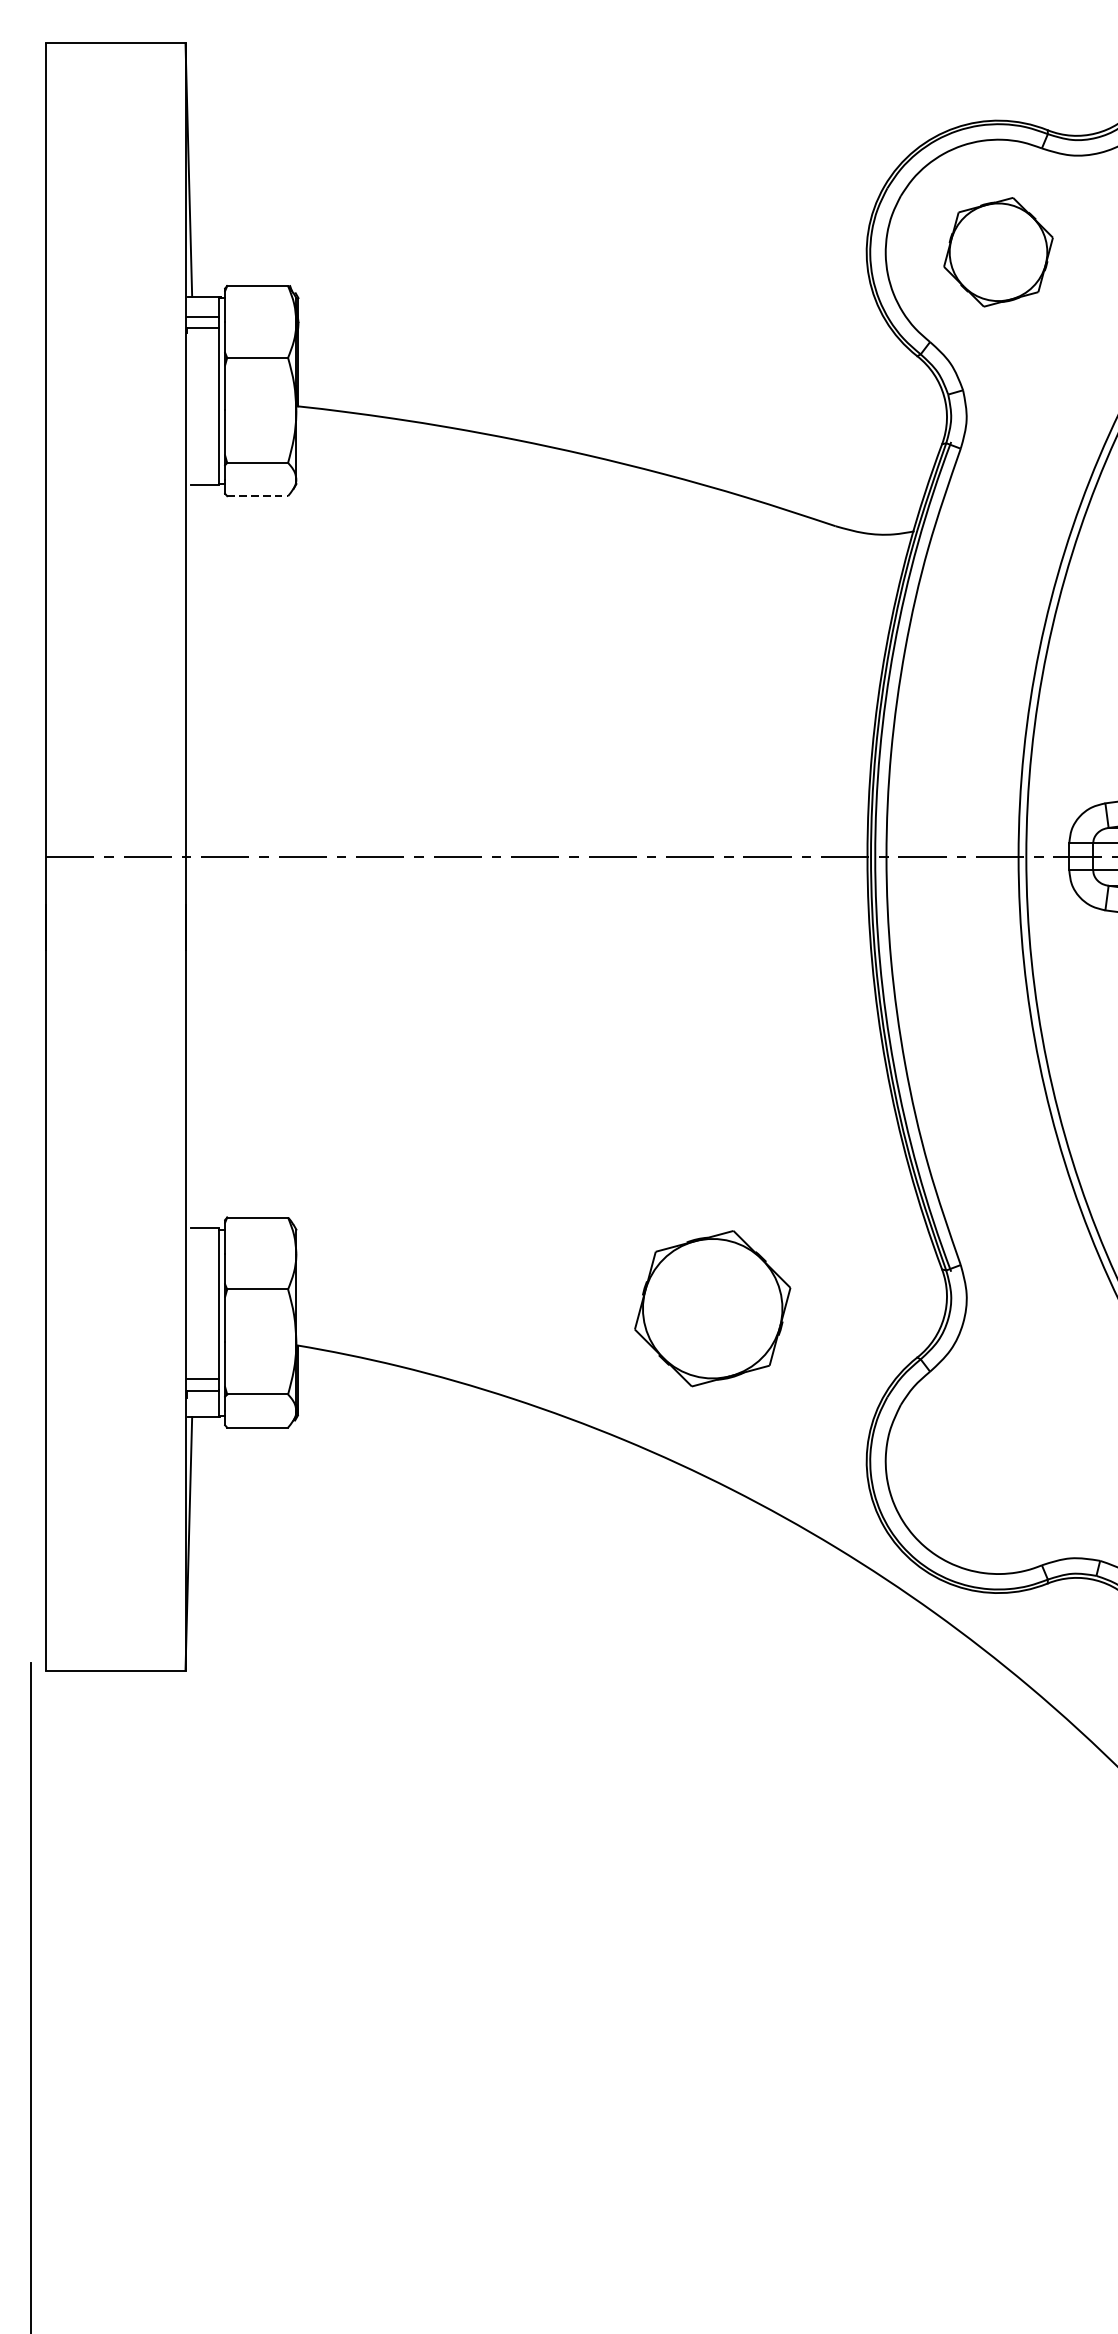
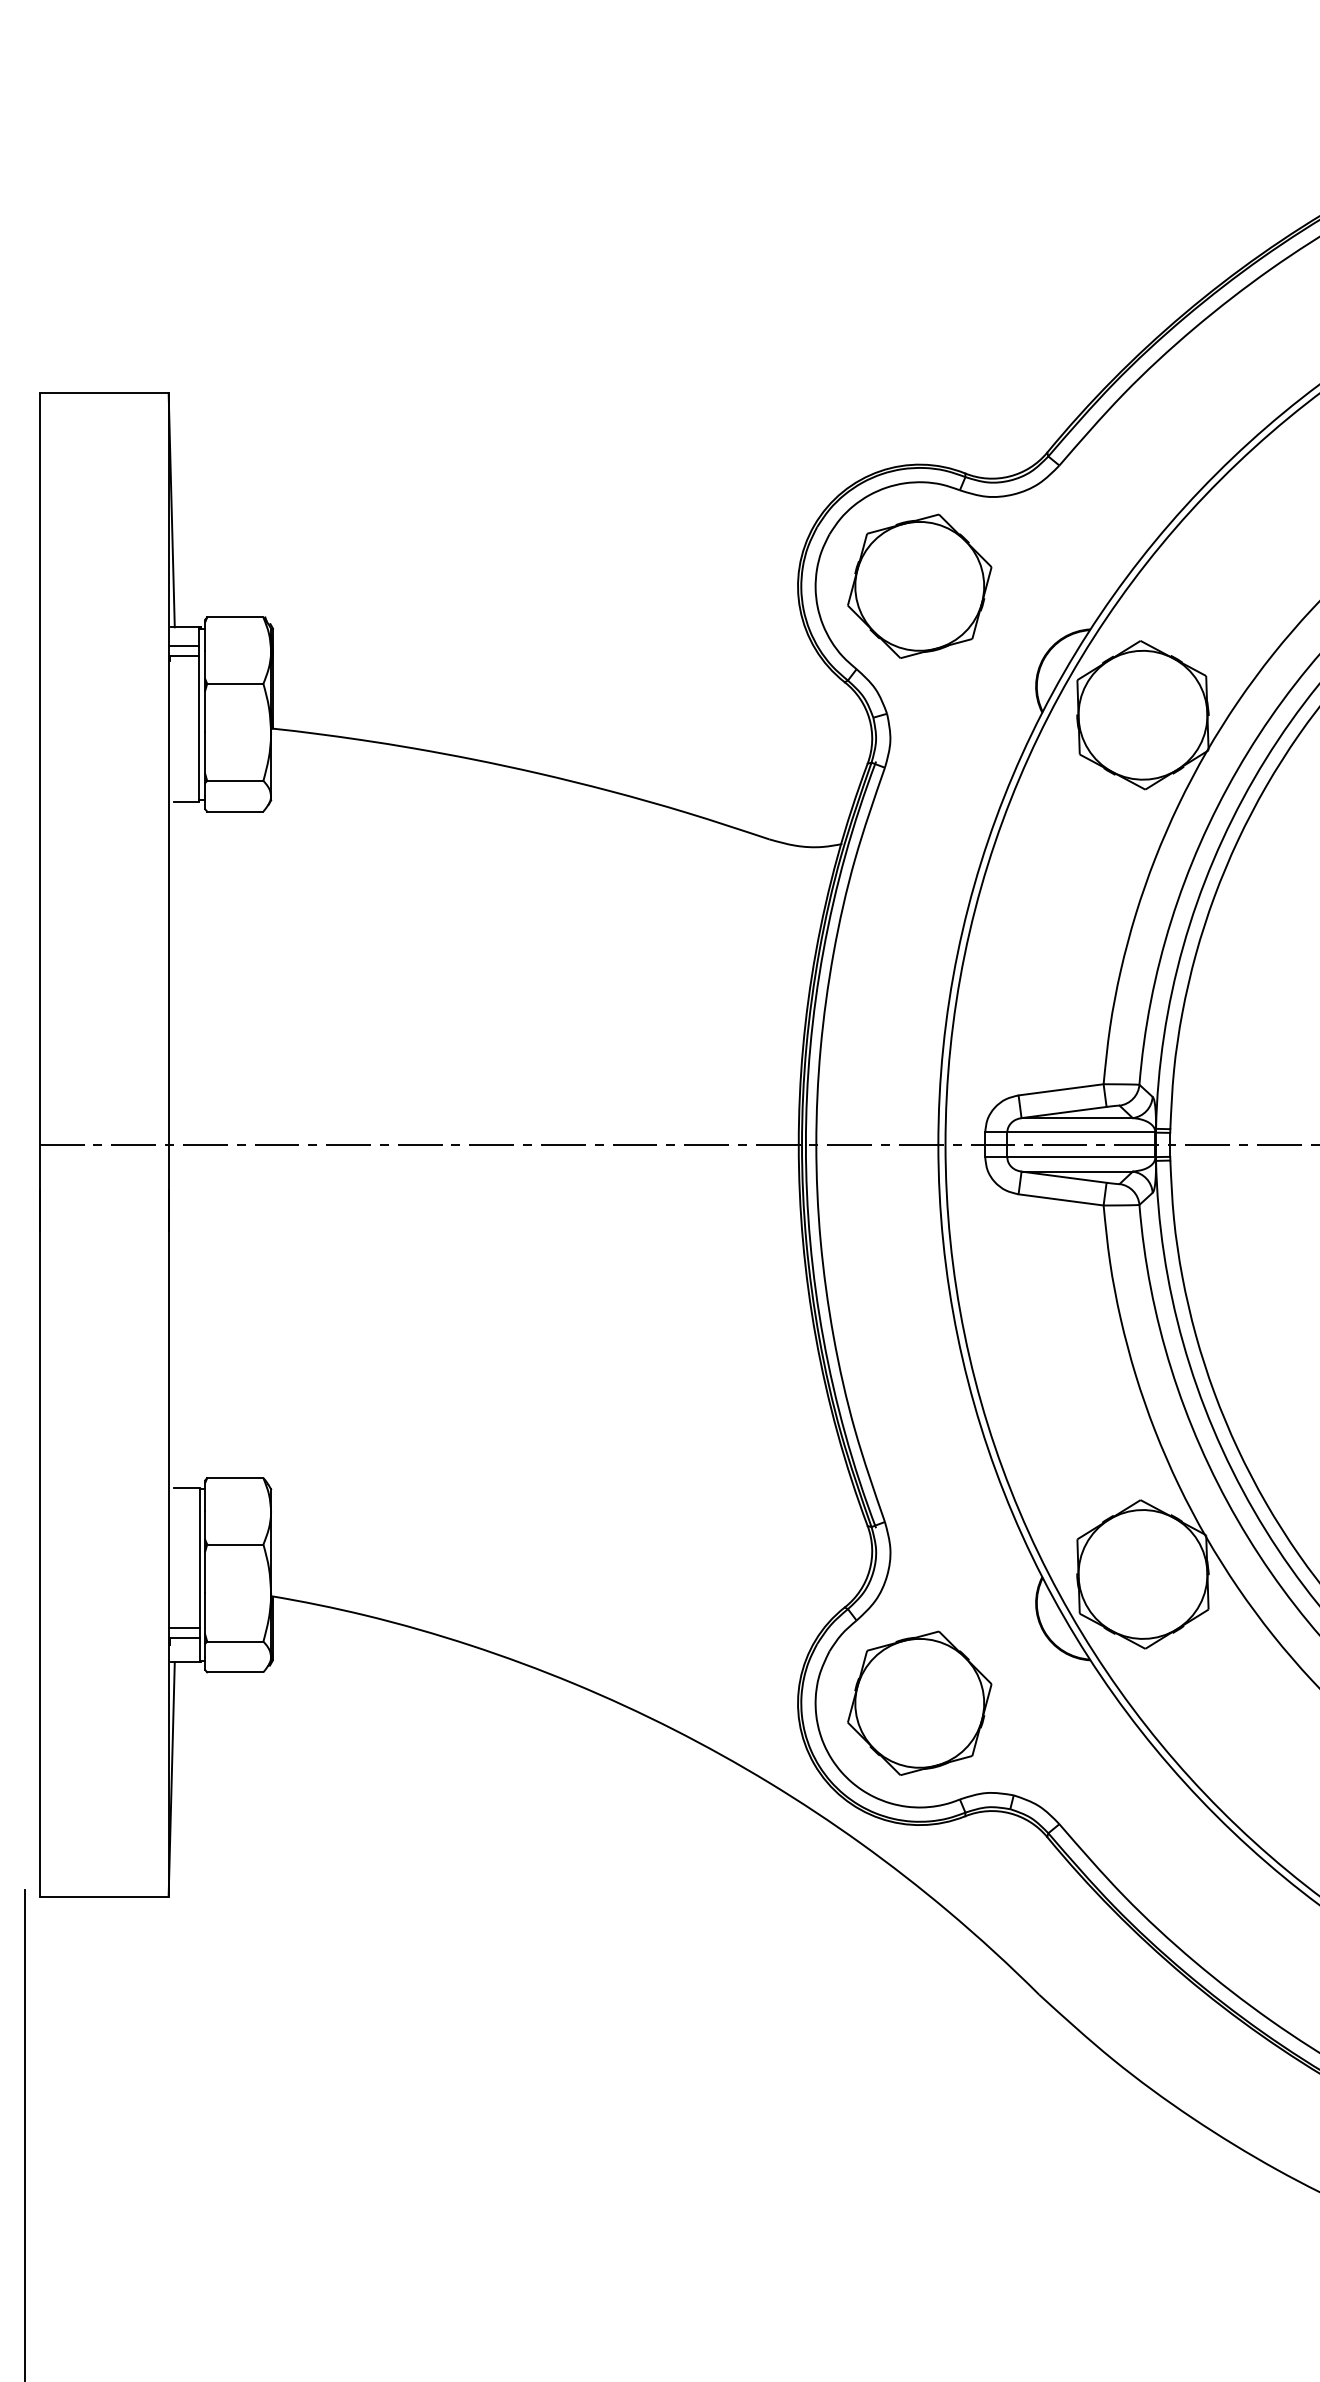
part: (998, 251) -> (919, 585), size x1.43
line: (257, 496) -> (235, 811), dashed -> solid
part: (712, 1307) -> (919, 1702), moved

